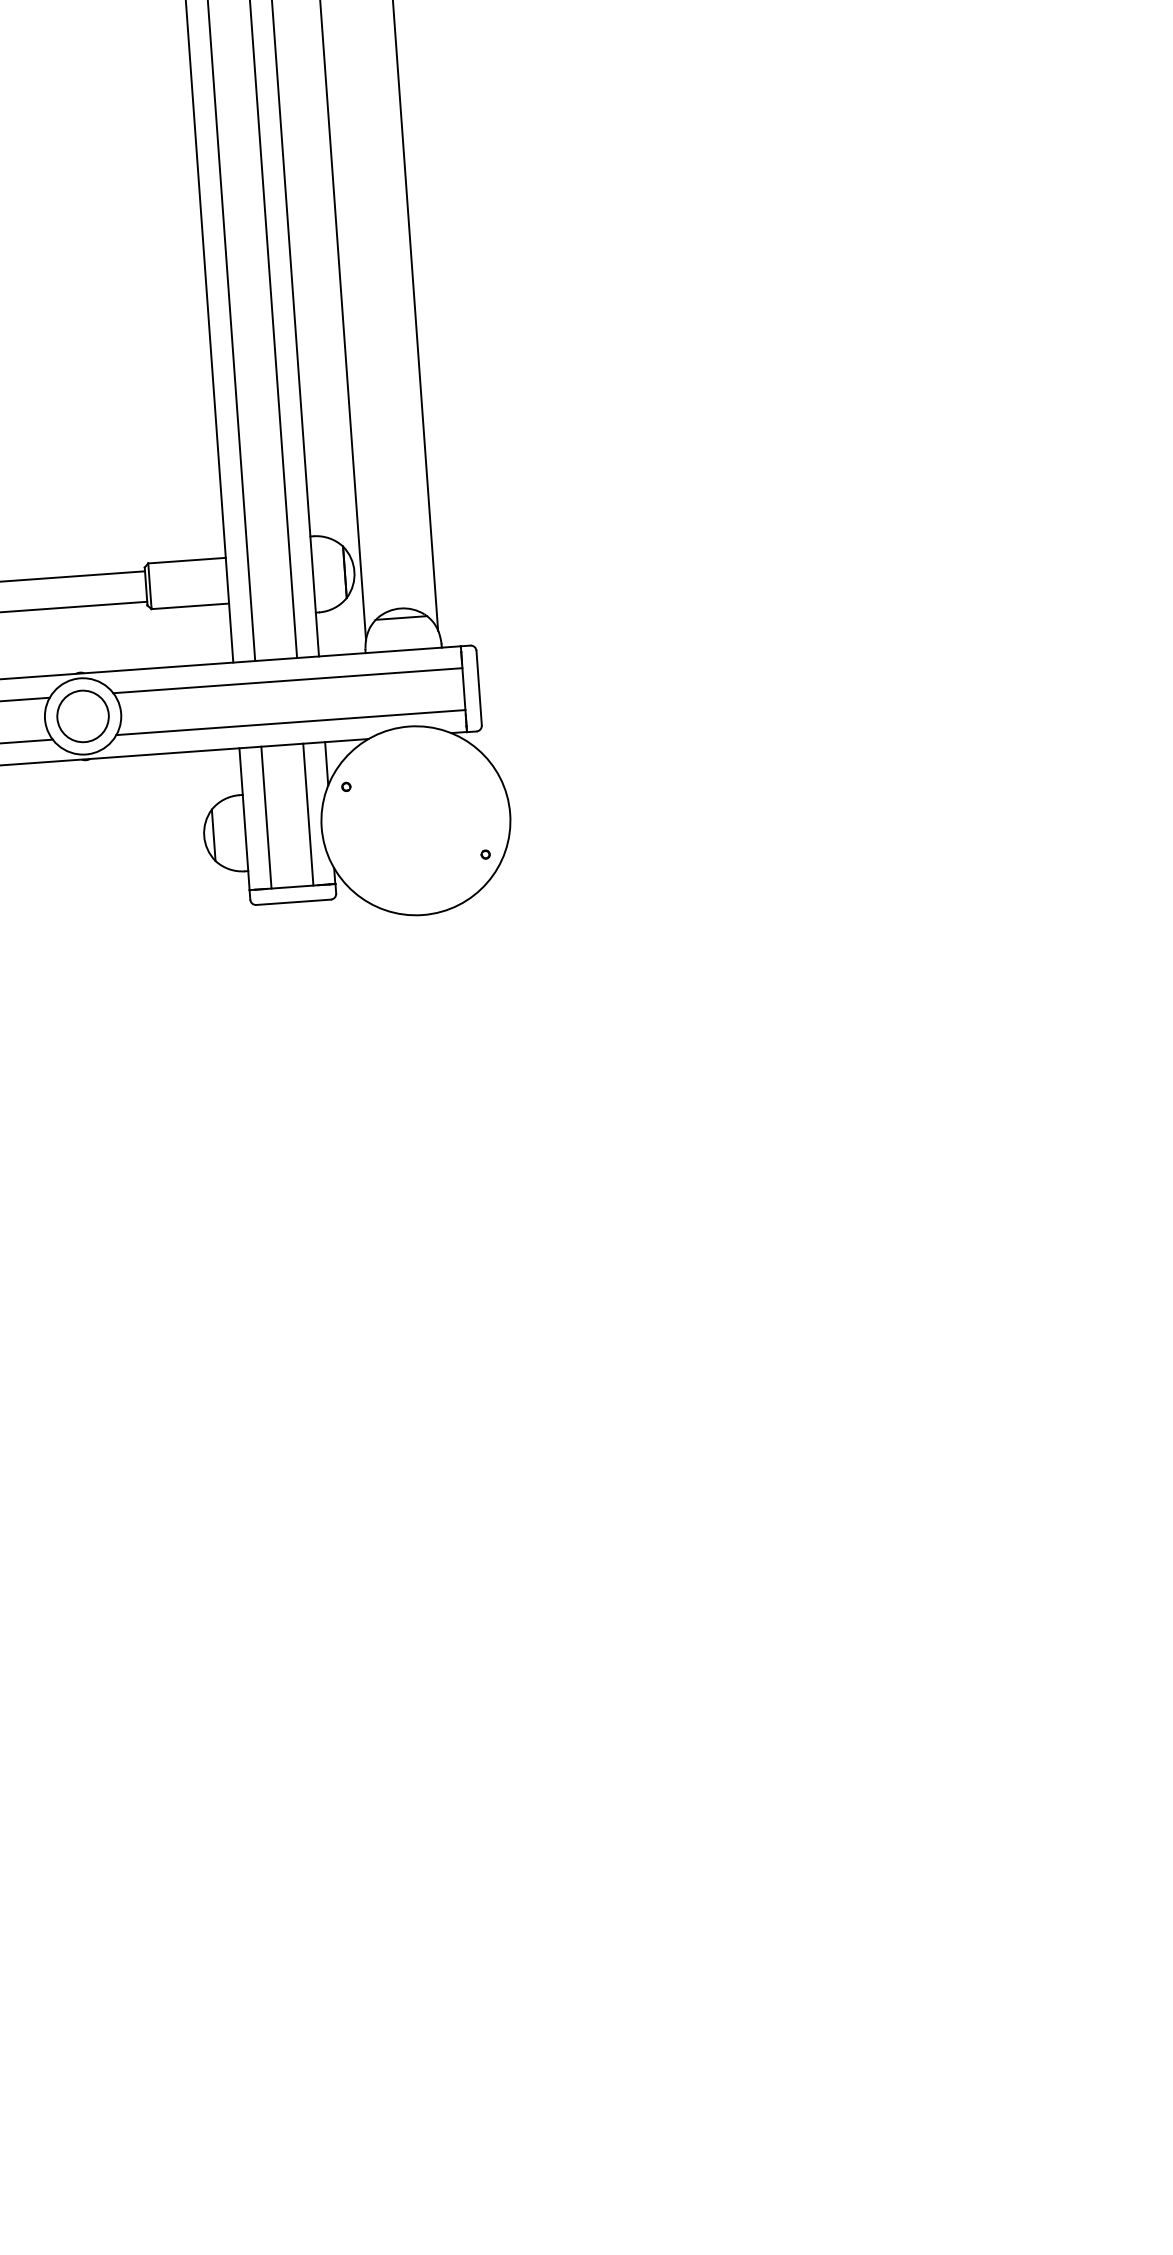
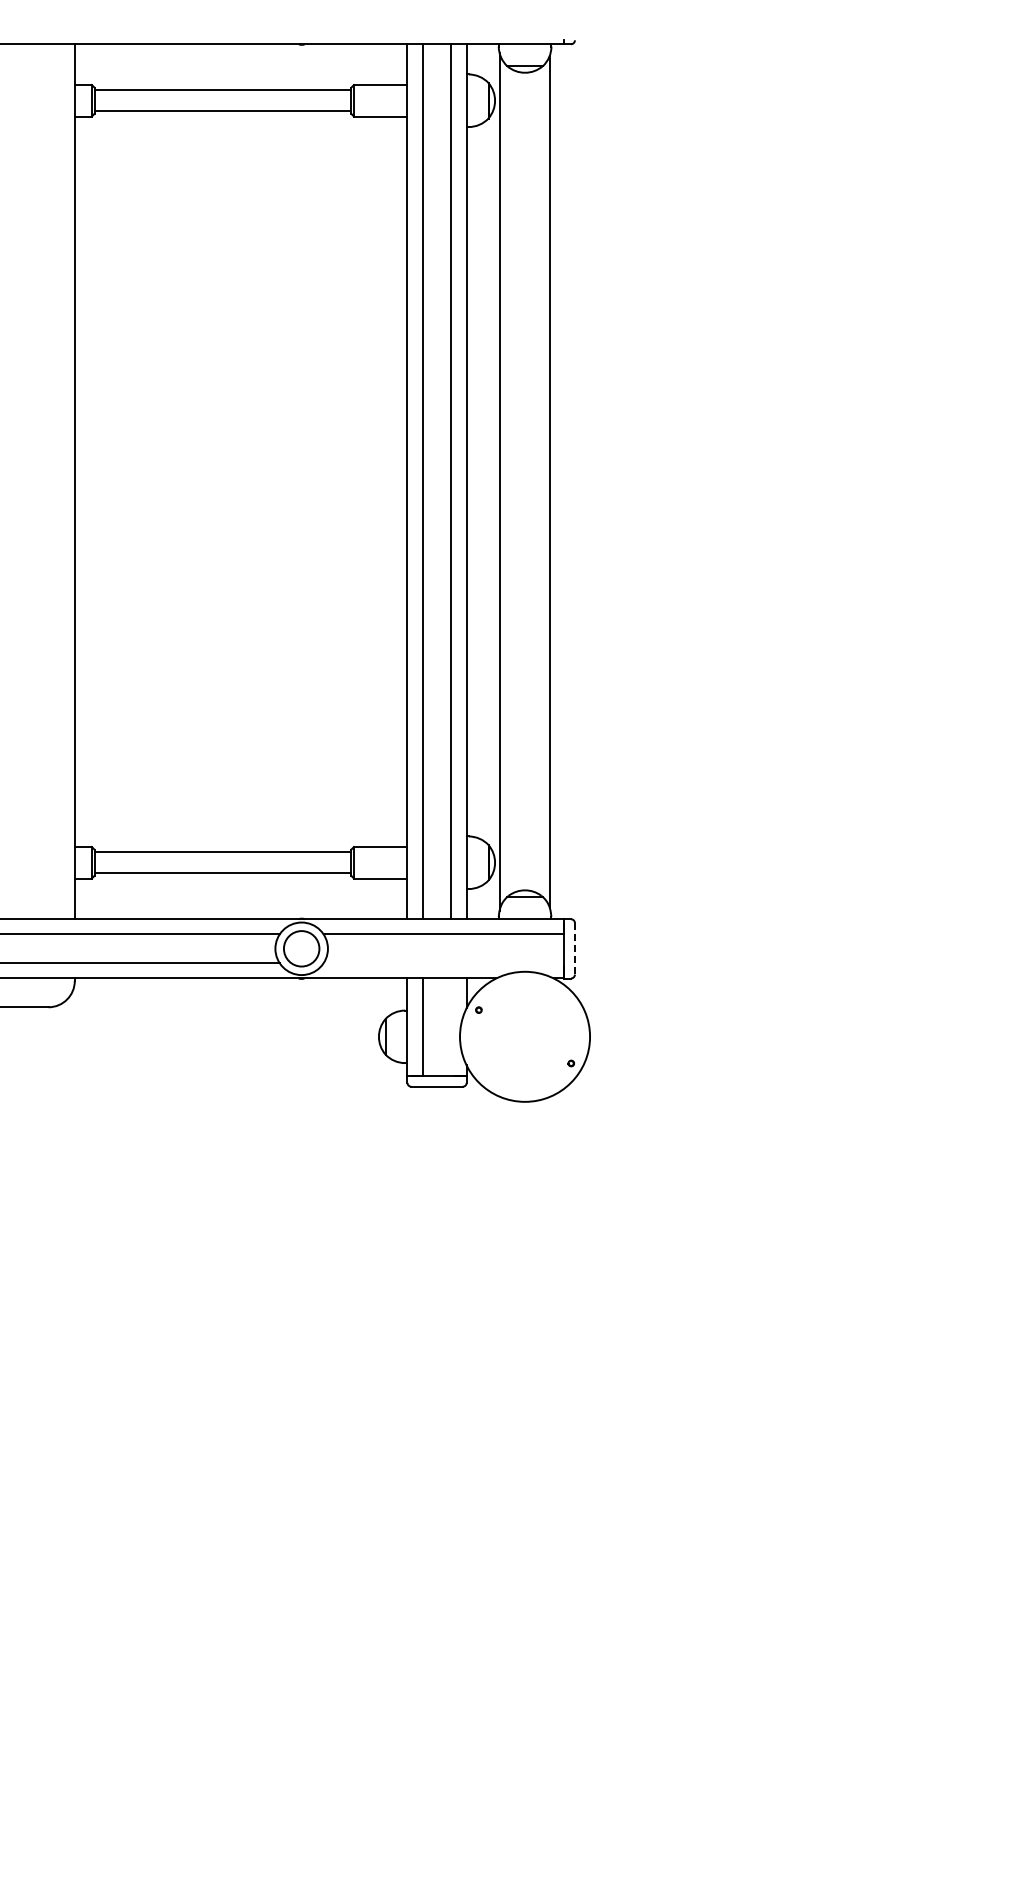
line: (478, 687) -> (574, 948), solid -> dashed
line: (290, 722) -> (443, 963), removed
line: (308, 814) -> (451, 1027), removed

